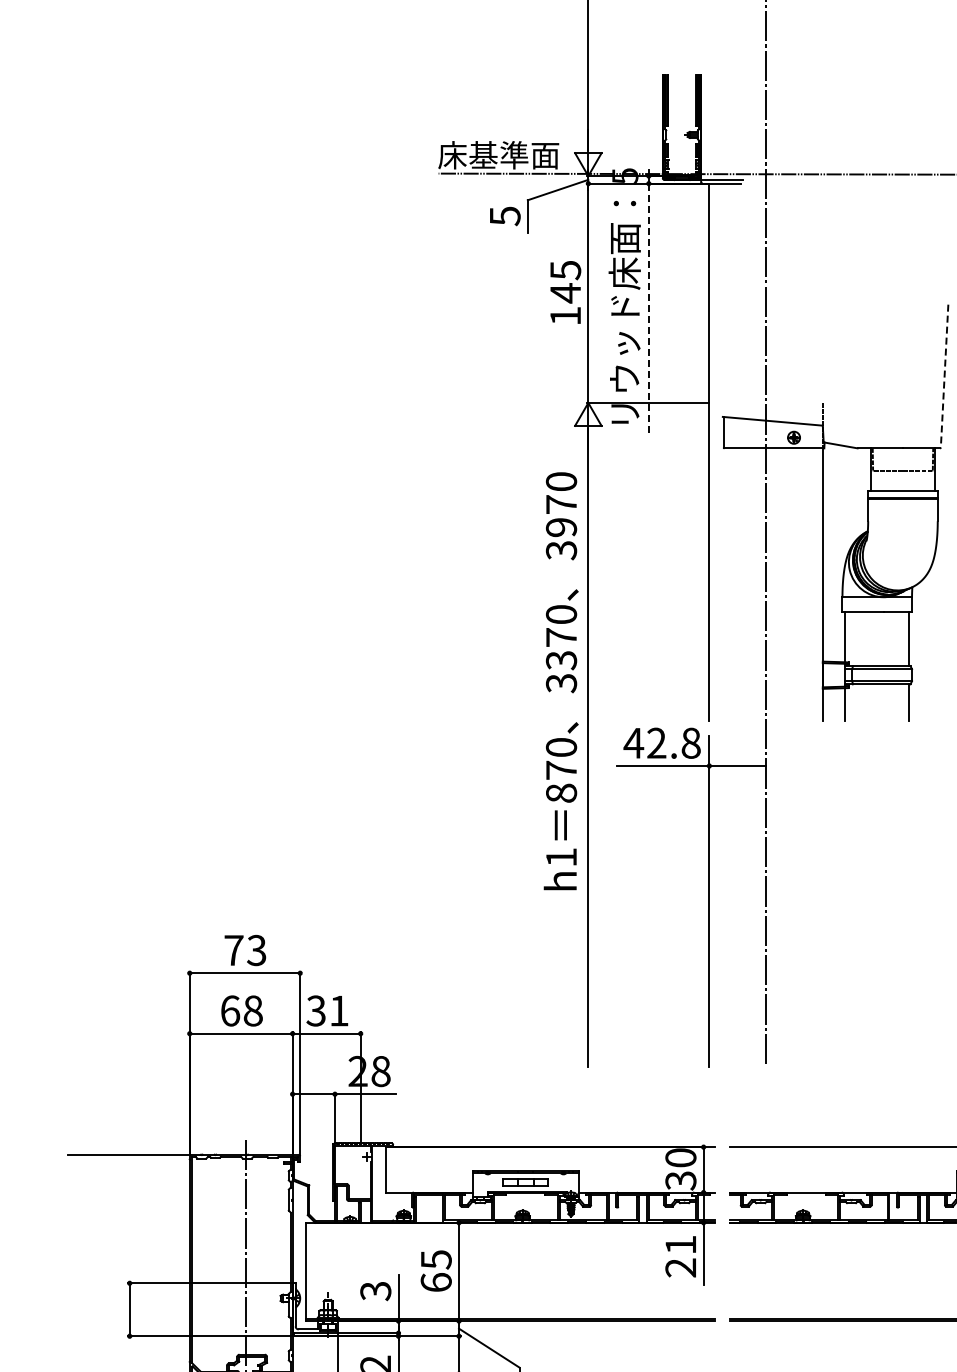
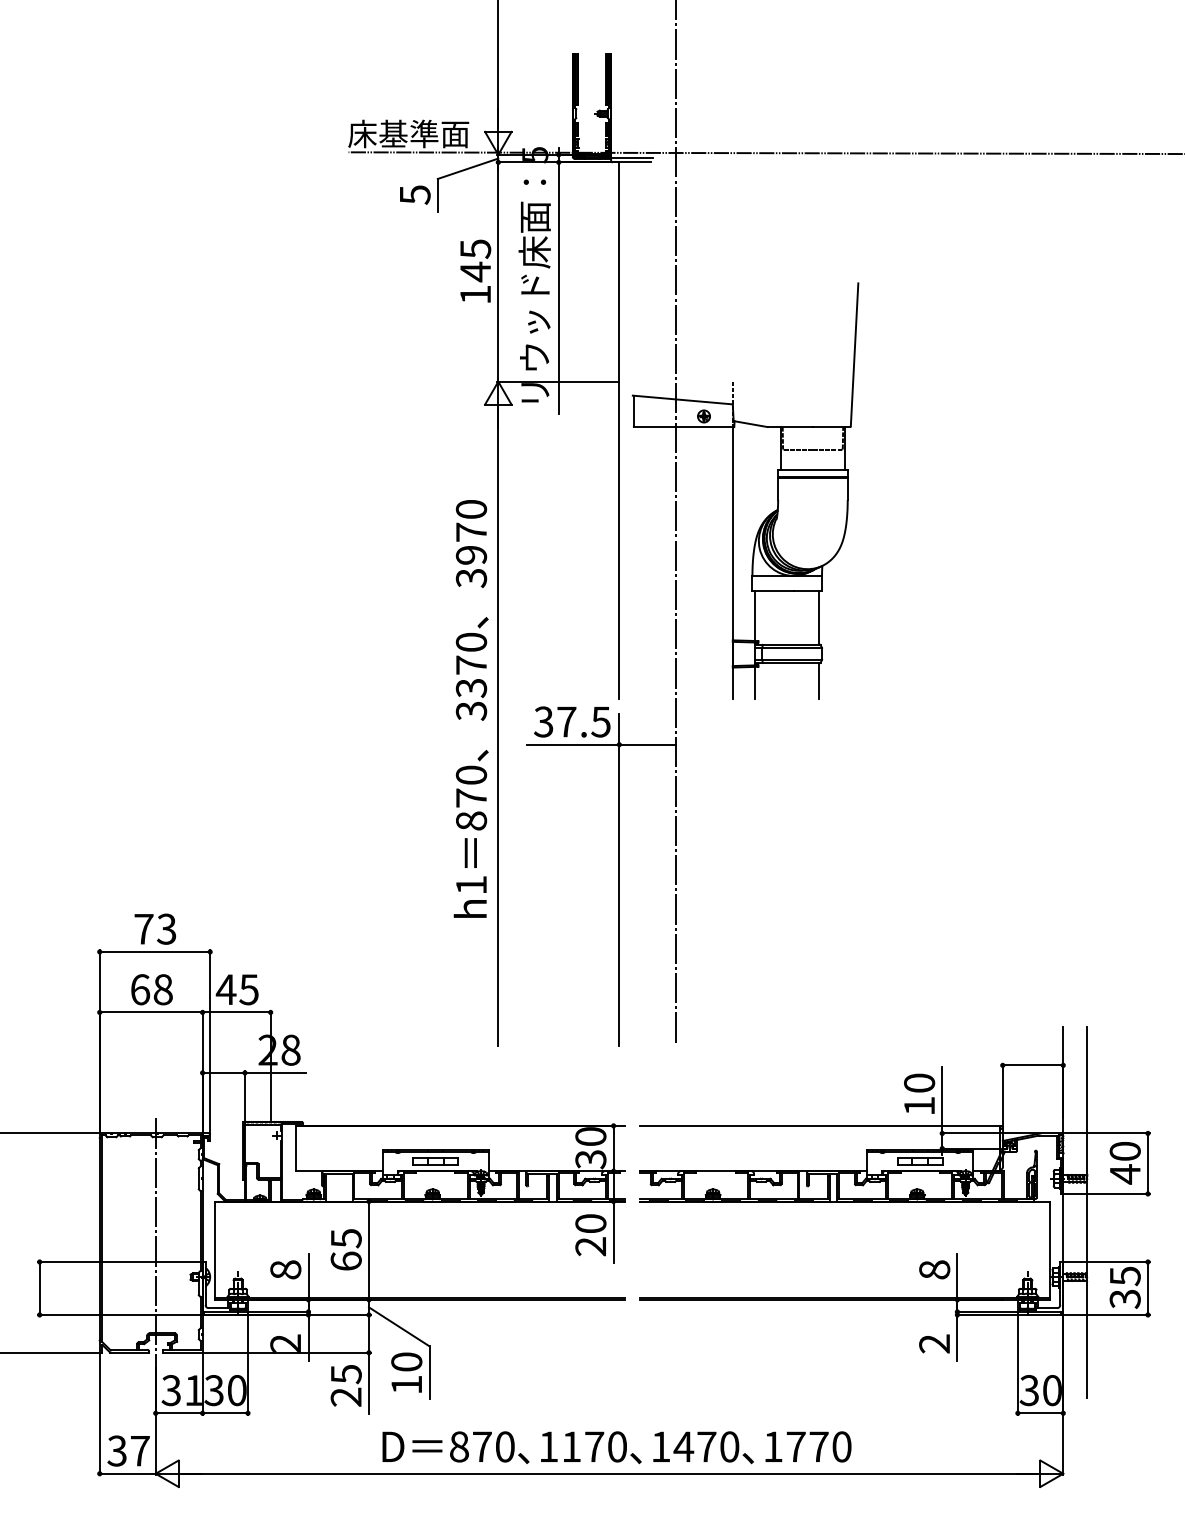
line: (648, 308) -> (558, 287), dashed -> solid
line: (944, 375) -> (854, 354), dashed -> solid
text: (560, 680) -> (470, 708), moved
text: (661, 742) -> (571, 721), 42.8 -> 37.5
text: (326, 1010) -> (236, 989), 31 -> 45
text: (680, 1244) -> (590, 1223), 21 -> 20
text: (375, 1290) -> (285, 1269), 3 -> 8

